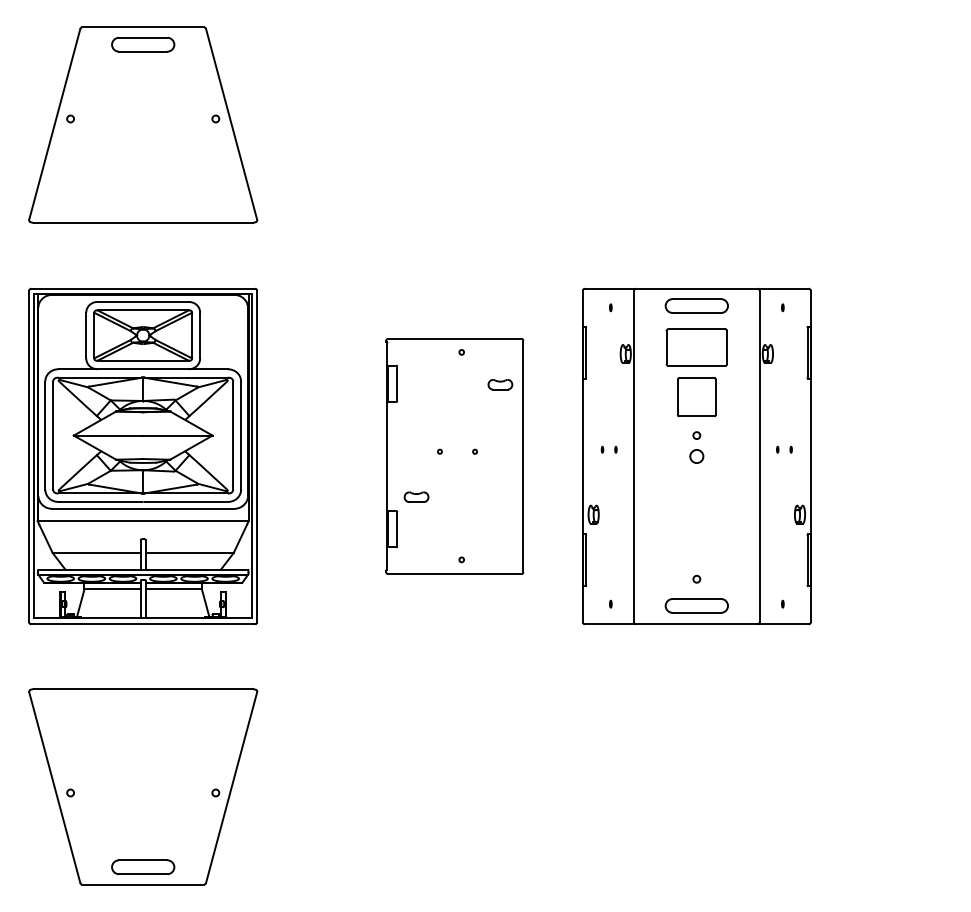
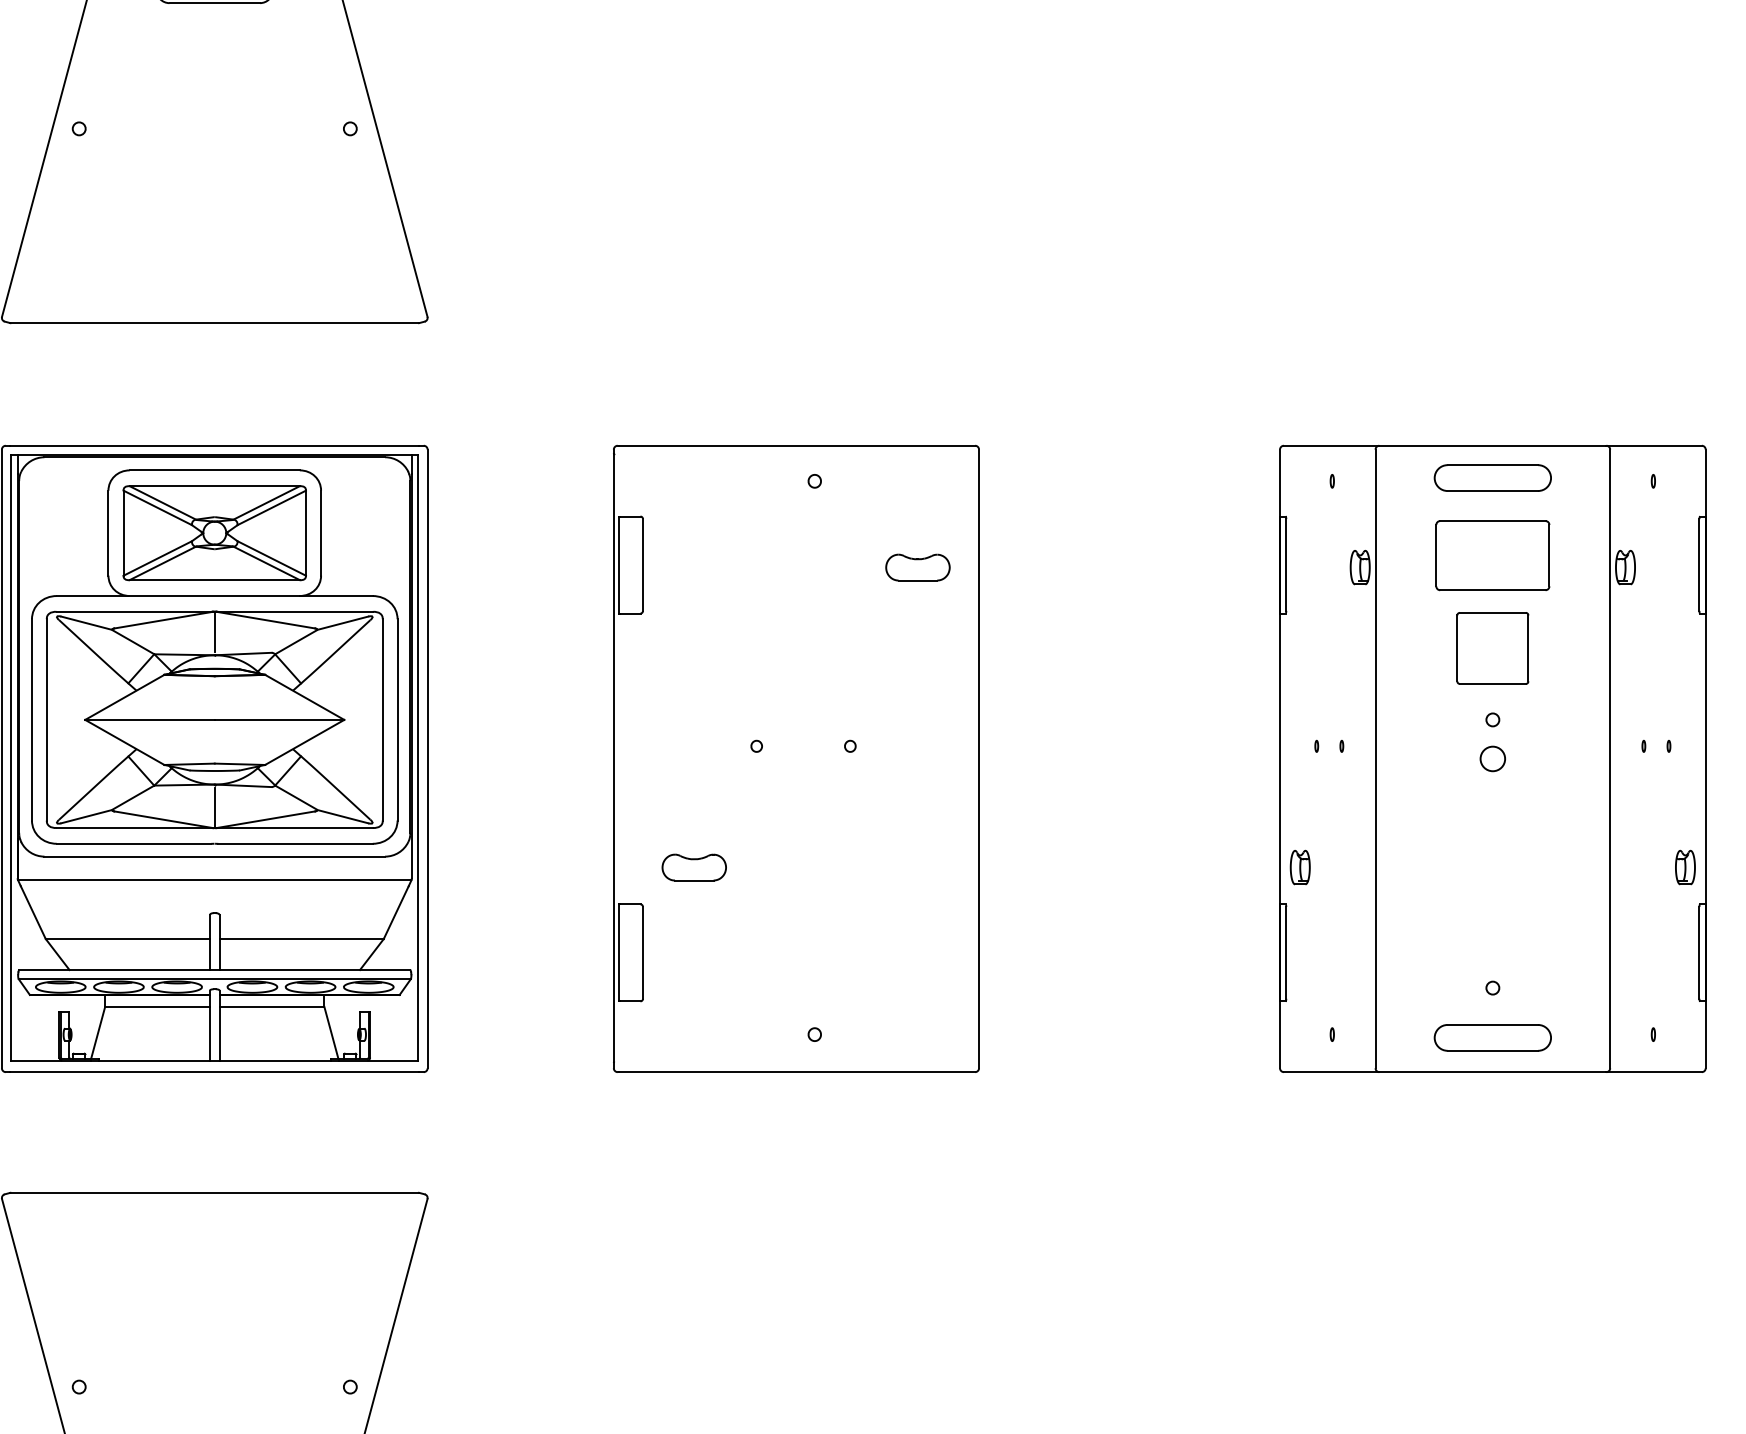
part: (454, 456) -> (795, 758), size x1.43
part: (696, 456) -> (1492, 758), moved

